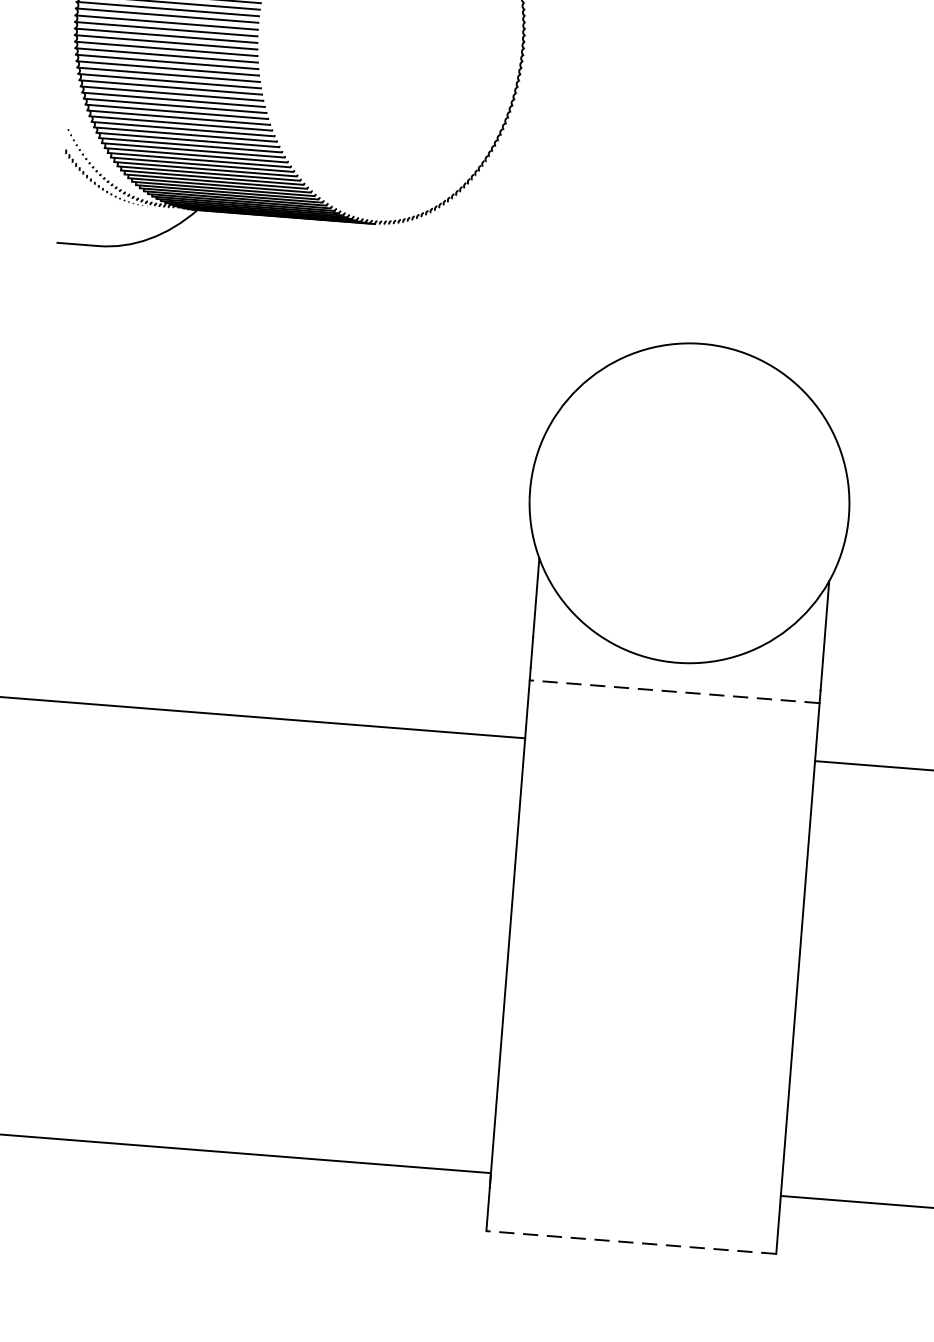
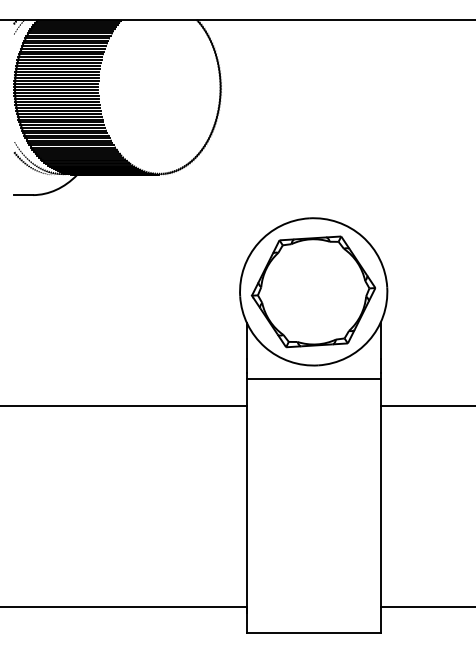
part: (689, 502) -> (313, 291), added
line: (674, 690) -> (313, 378), dashed -> solid
line: (630, 1242) -> (313, 633), dashed -> solid

